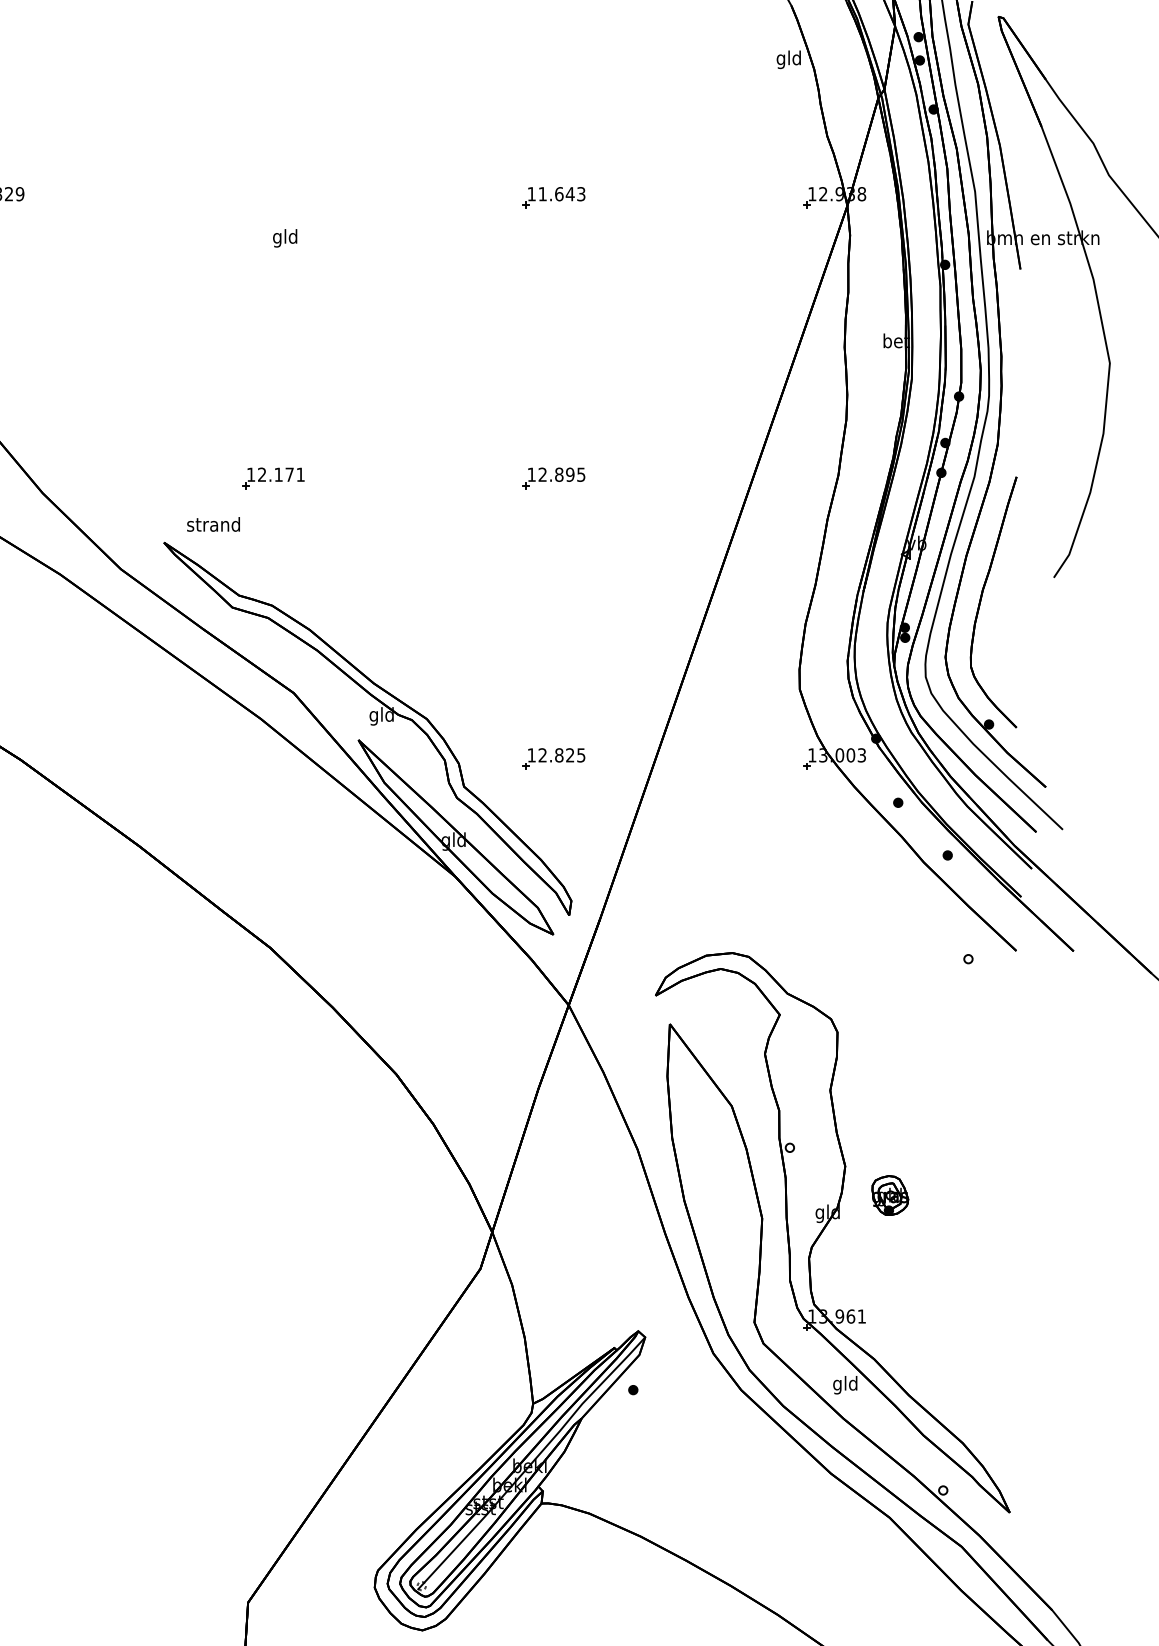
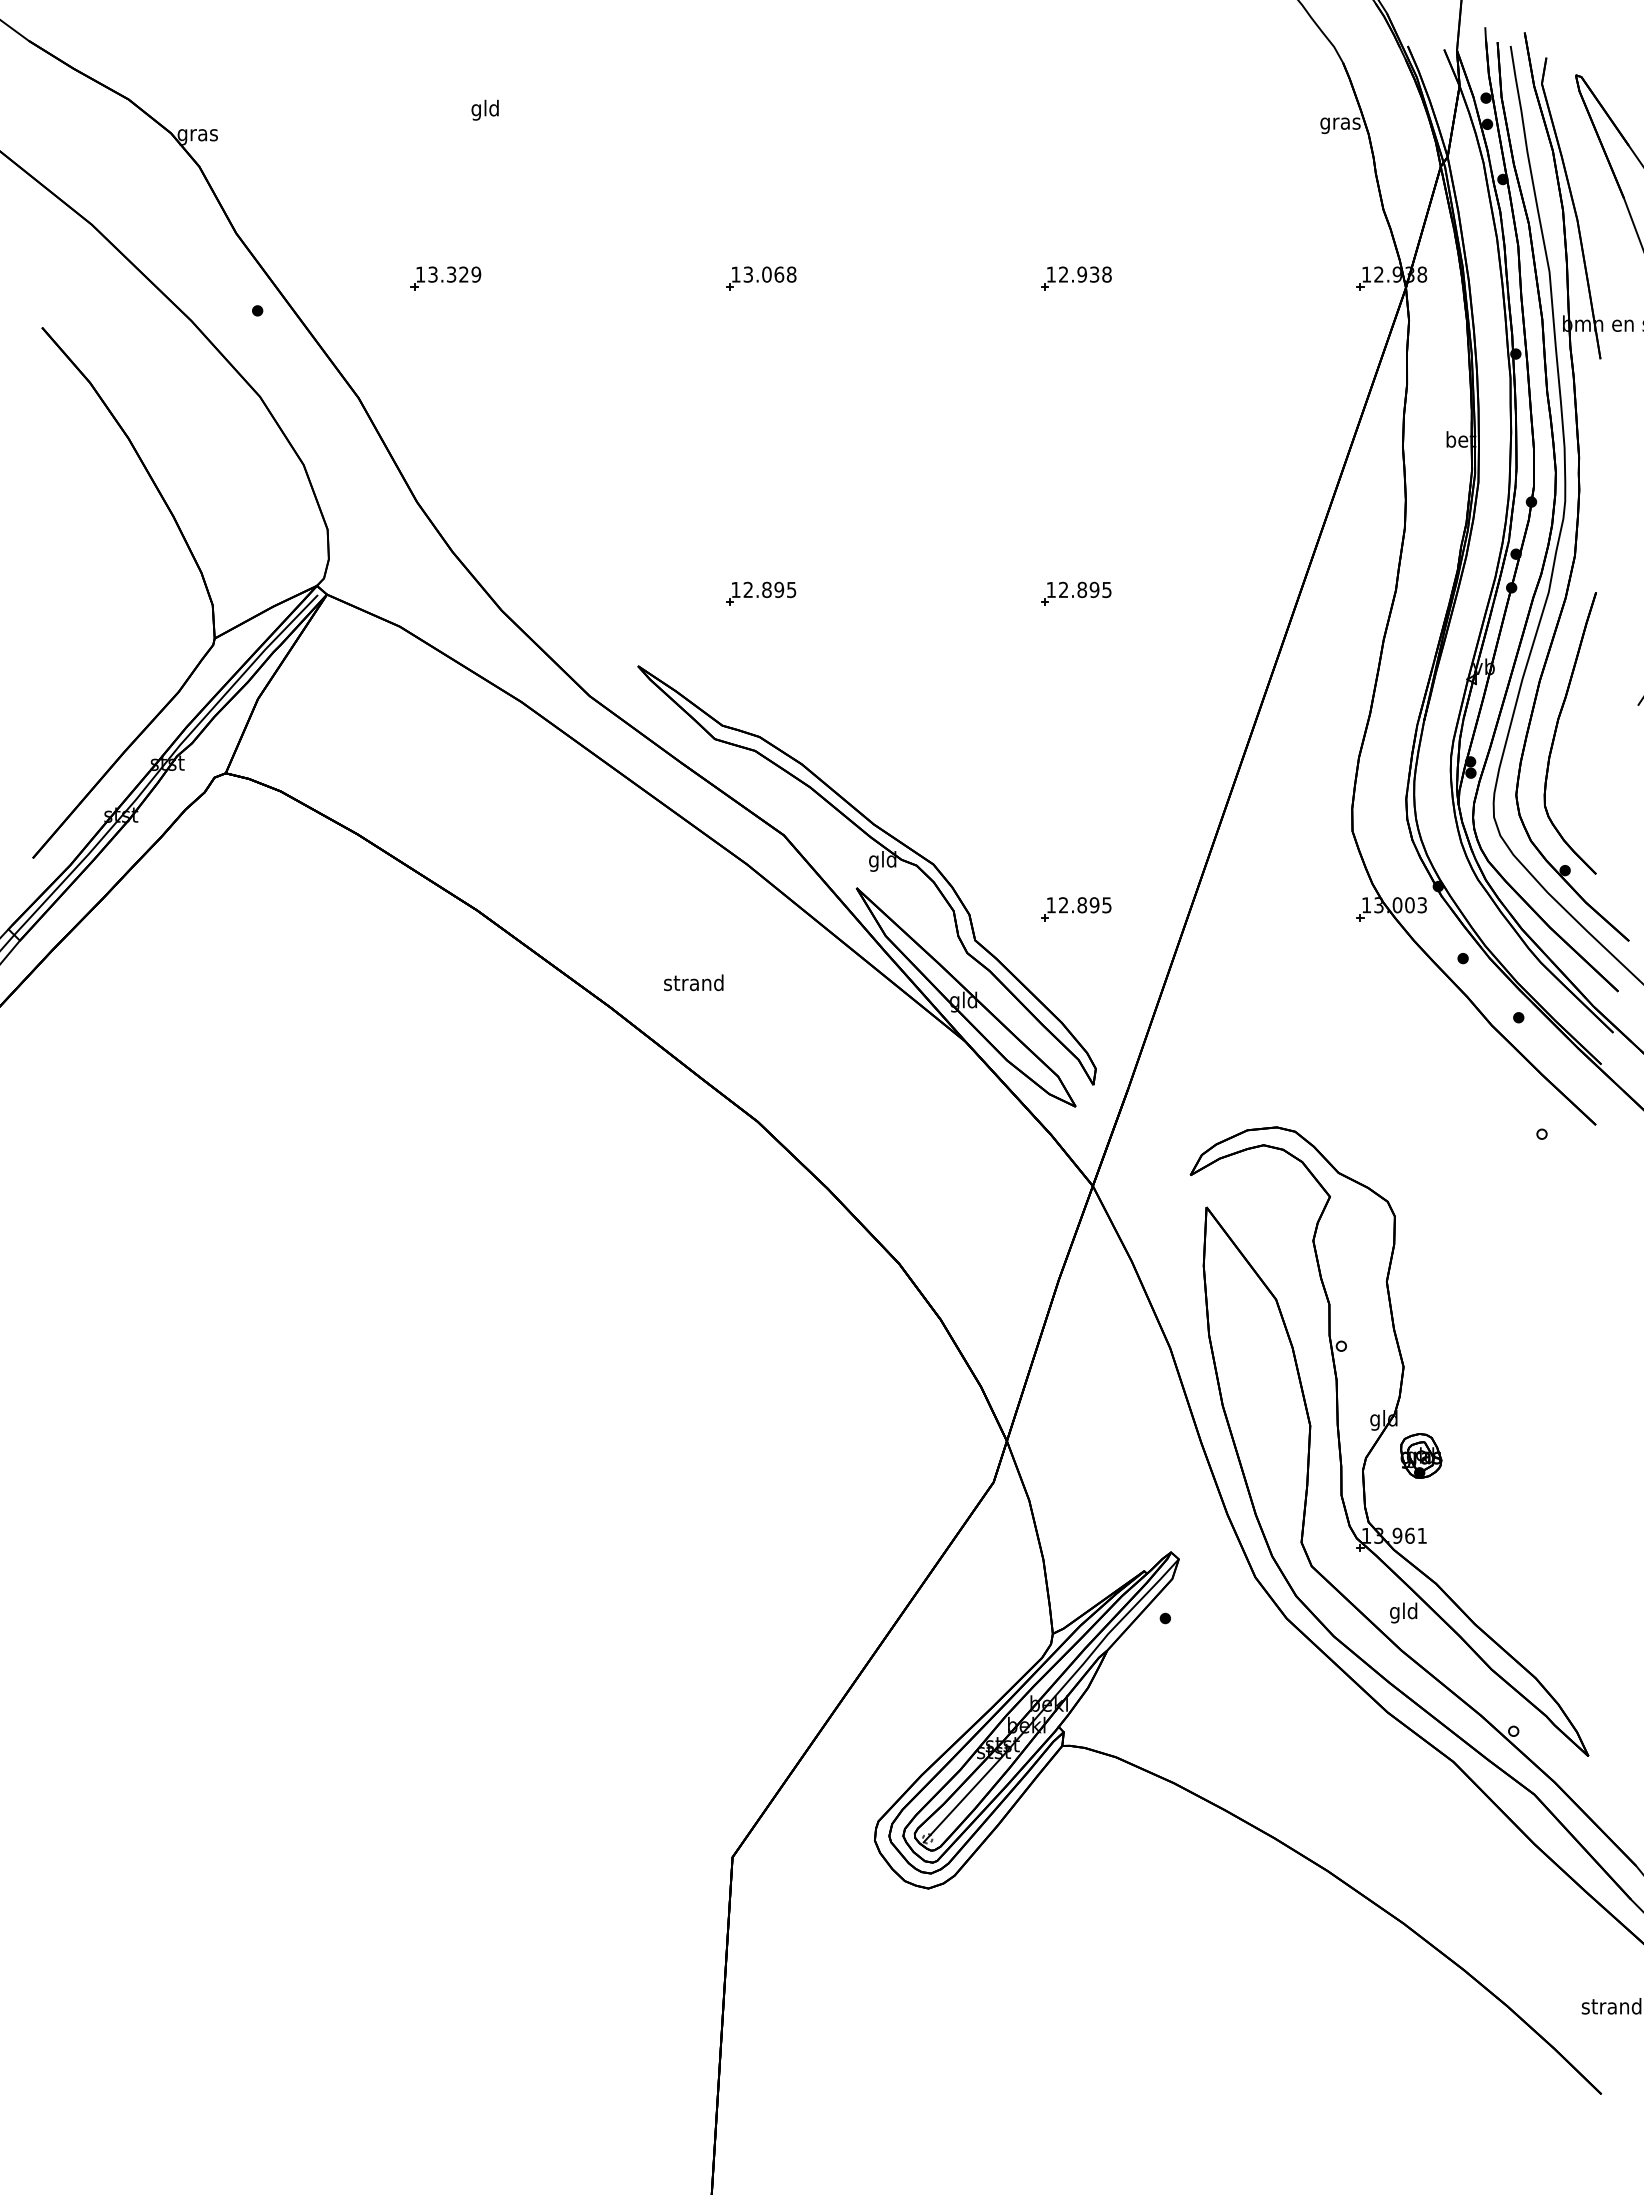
text: (789, 59) -> (1340, 123), gld -> gras
text: (562, 194) -> (1085, 274), 11.643 -> 12.938
part: (273, 197) -> (761, 278), added
text: (284, 237) -> (484, 109), moved
text: (289, 474) -> (779, 589), 12.171 -> 12.895
text: (213, 524) -> (693, 982), moved
text: (570, 755) -> (1094, 905), 12.825 -> 12.895
part: (890, 1195) -> (1421, 1455), moved

